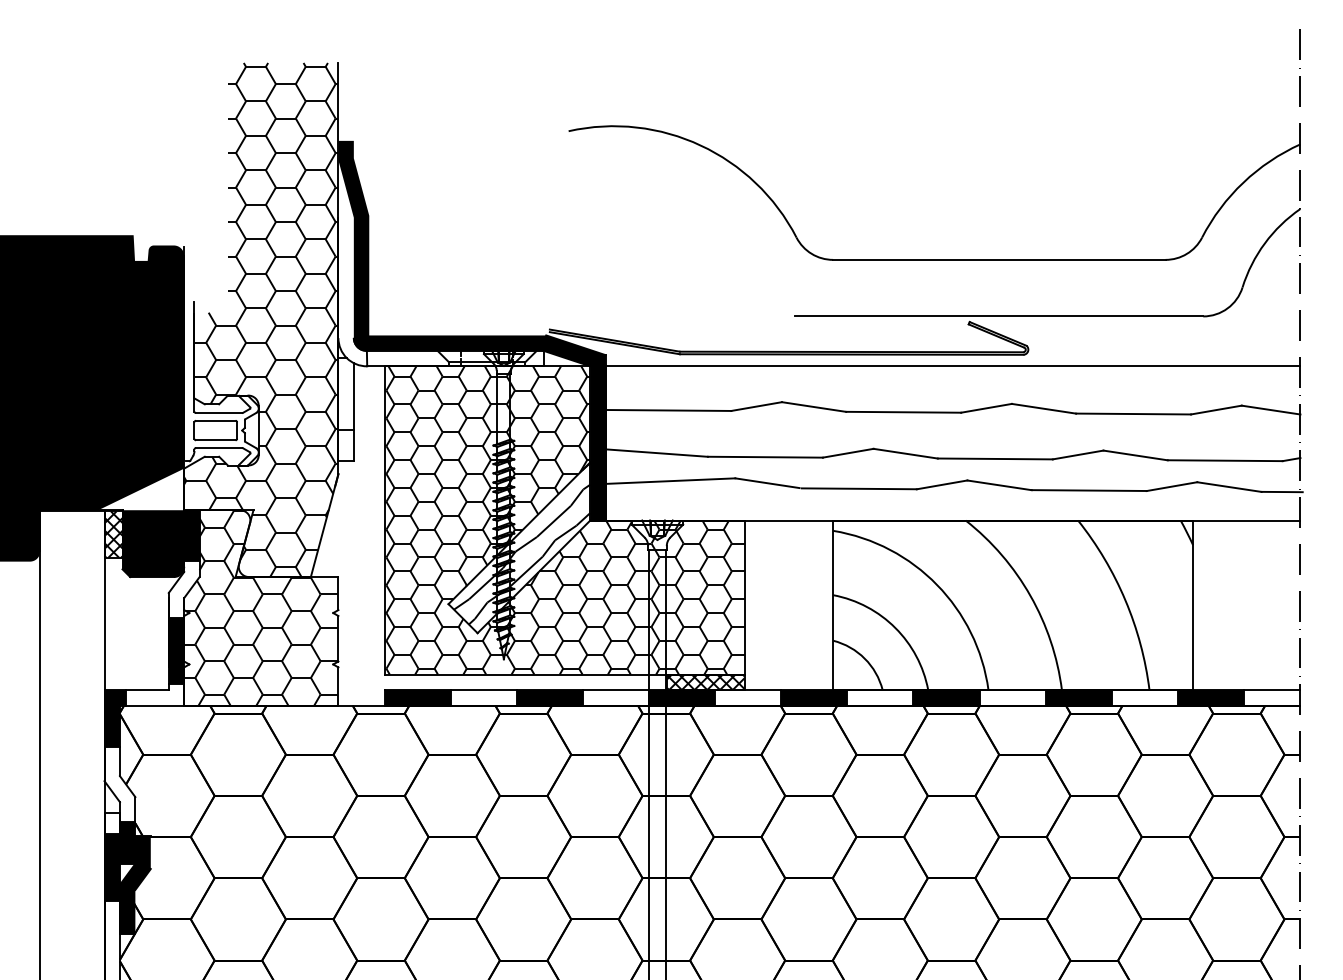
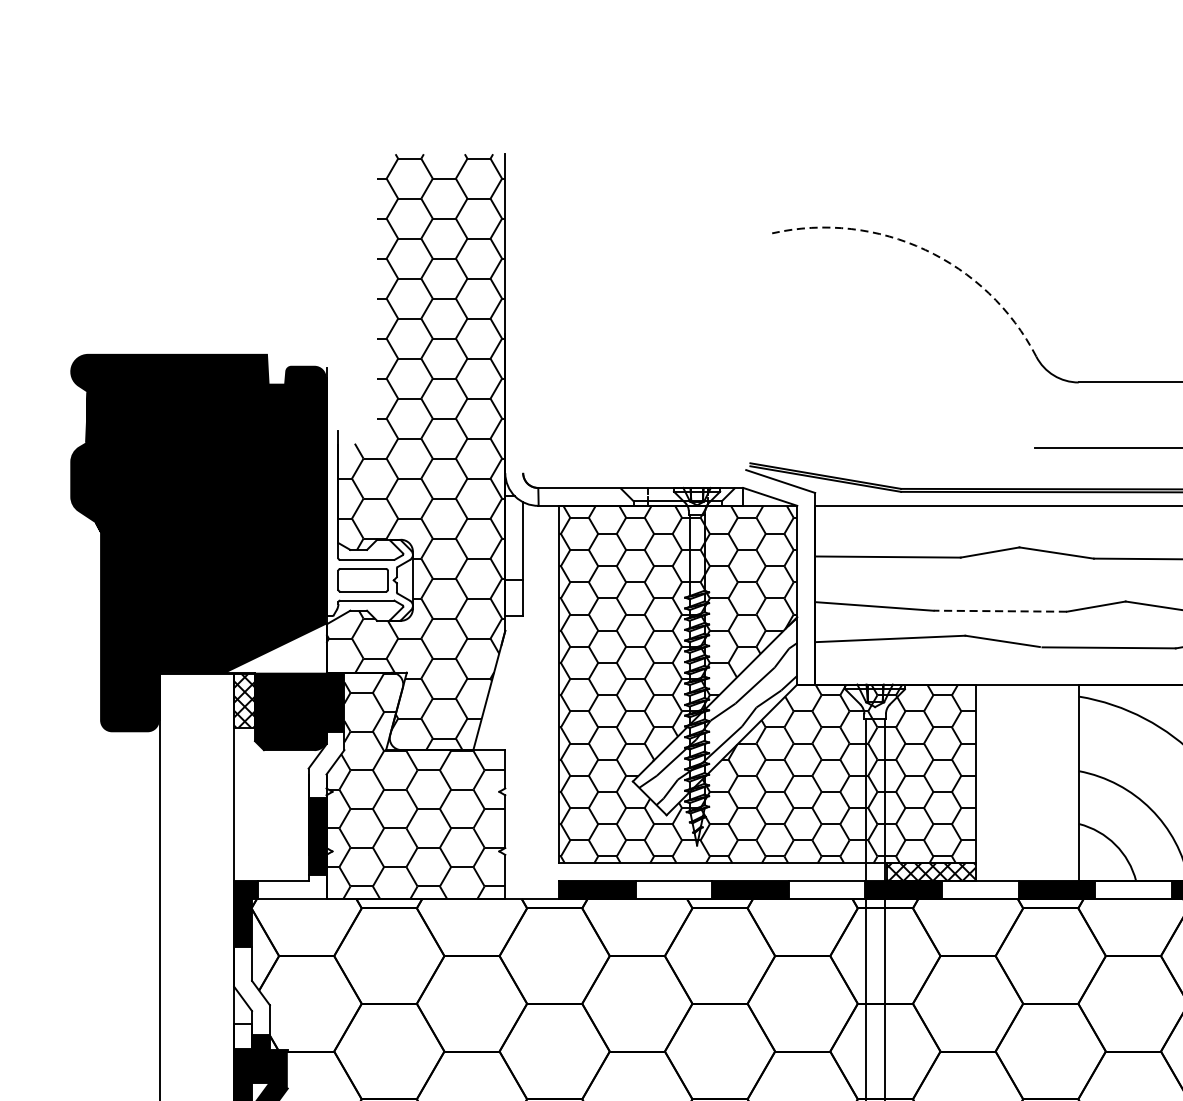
arc: (700, 145) -> (925, 249), solid -> dashed
fill: (471, 330) -> (659, 464), removed
line: (764, 457) -> (999, 611), solid -> dashed

